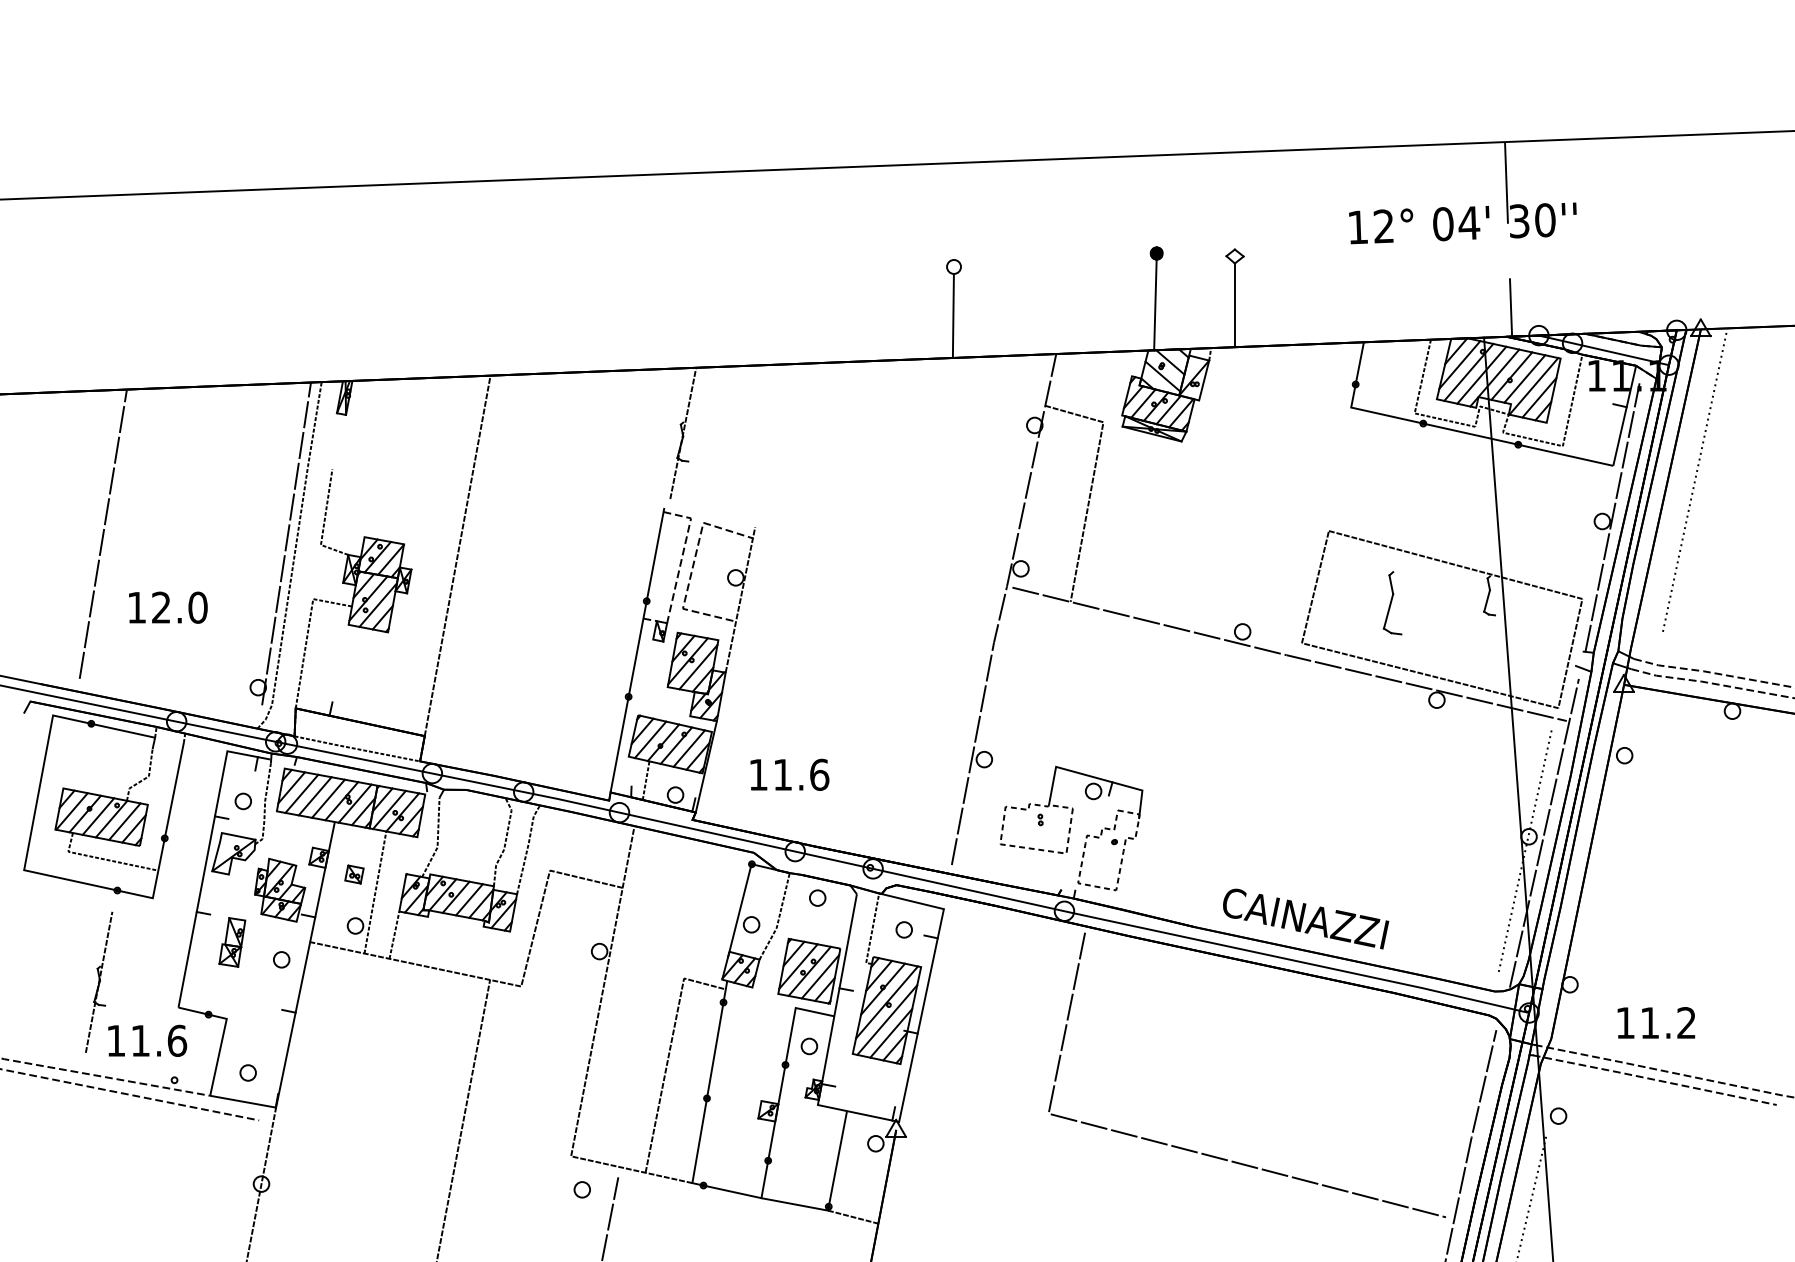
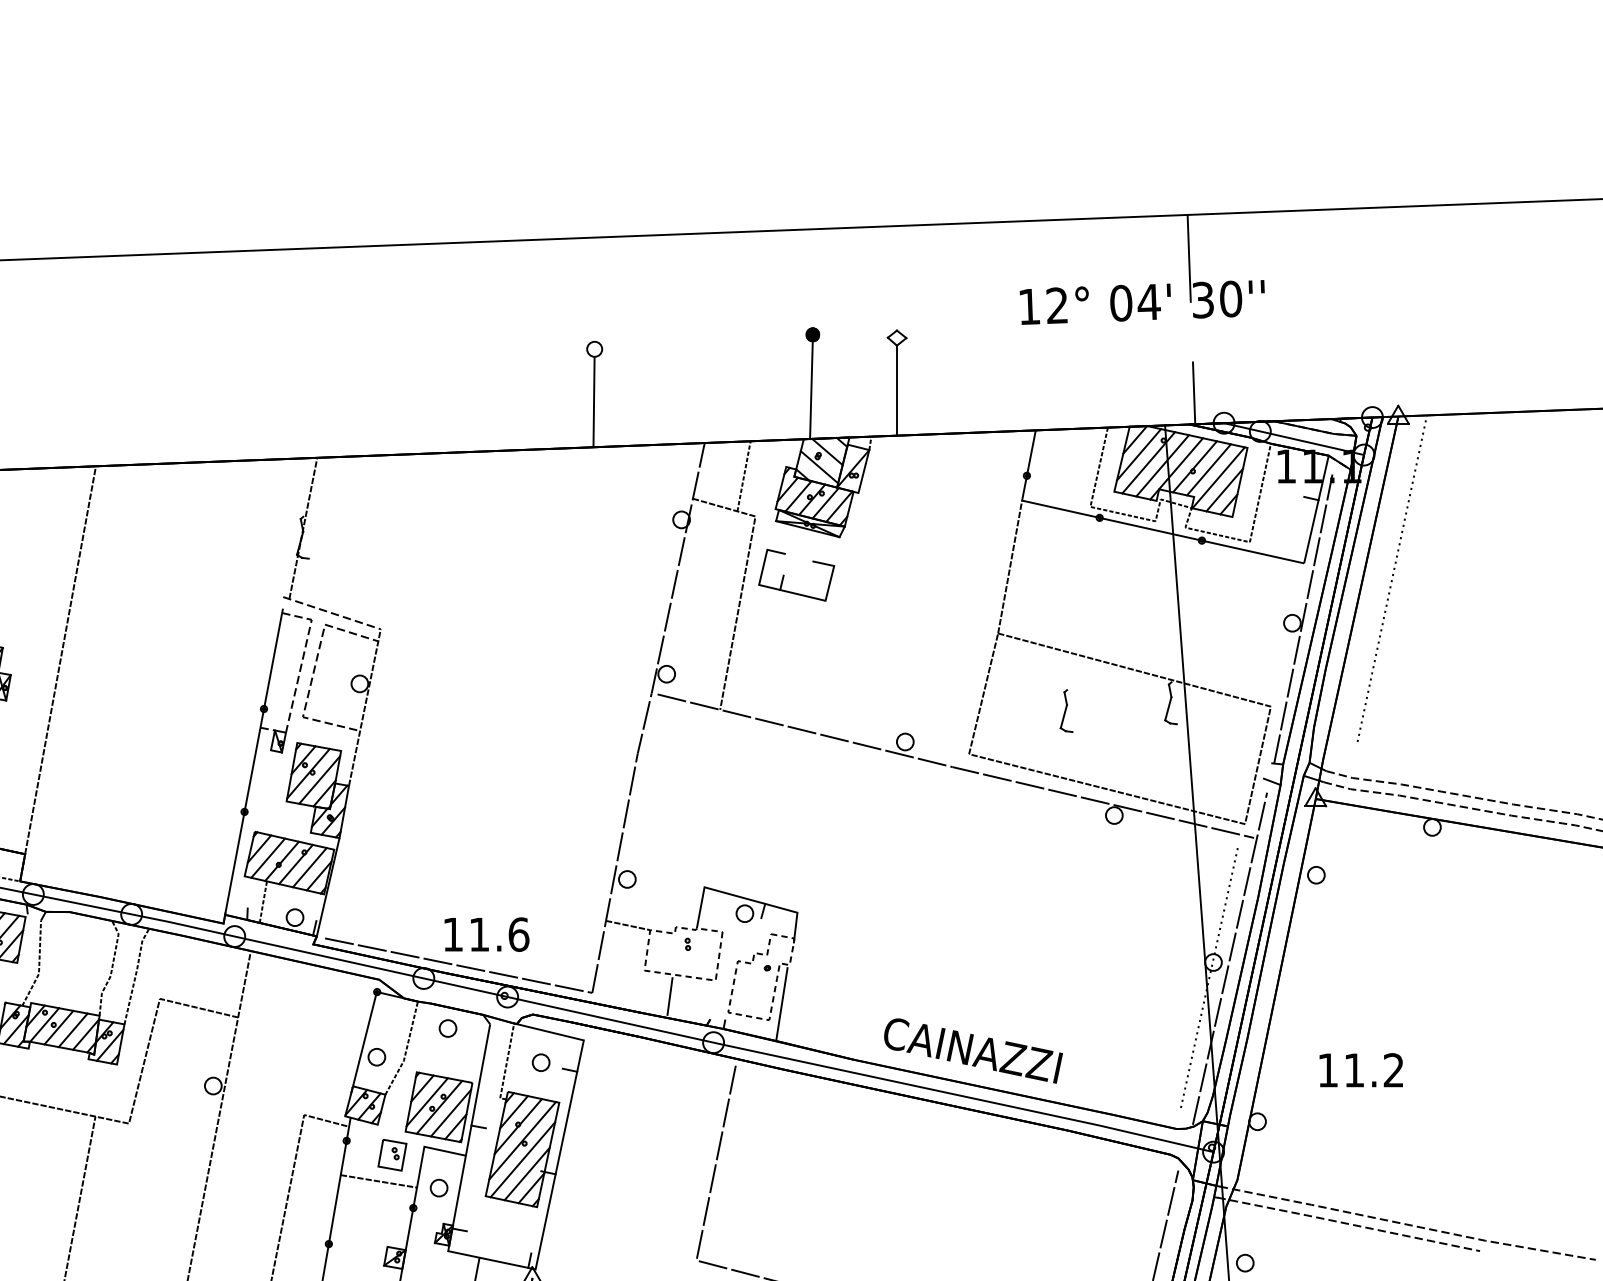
line: (1092, 384) -> (743, 475), added
line: (1339, 469) -> (1009, 567), added
part: (1130, 476) -> (784, 574), added
line: (709, 512) -> (331, 613), added
part: (1392, 602) -> (1066, 710), size x0.62
text: (789, 774) -> (486, 934), moved
line: (984, 802) -> (627, 925), added
line: (827, 839) -> (458, 965), added
line: (1023, 868) -> (669, 996), added
line: (1127, 875) -> (781, 1004), added
part: (765, 1015) -> (391, 1154), added
text: (1656, 1022) -> (1361, 1069), moved
line: (753, 1040) -> (378, 1181), added

